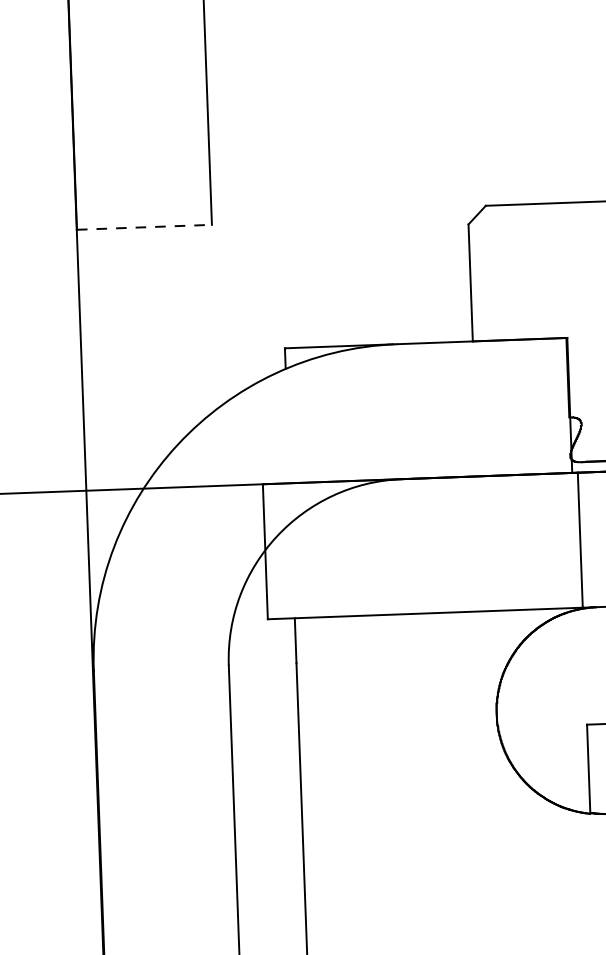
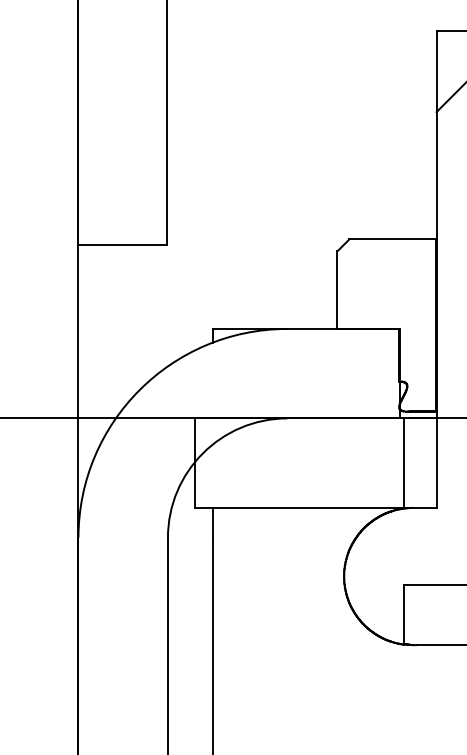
line: (144, 227) -> (122, 245), dashed -> solid

